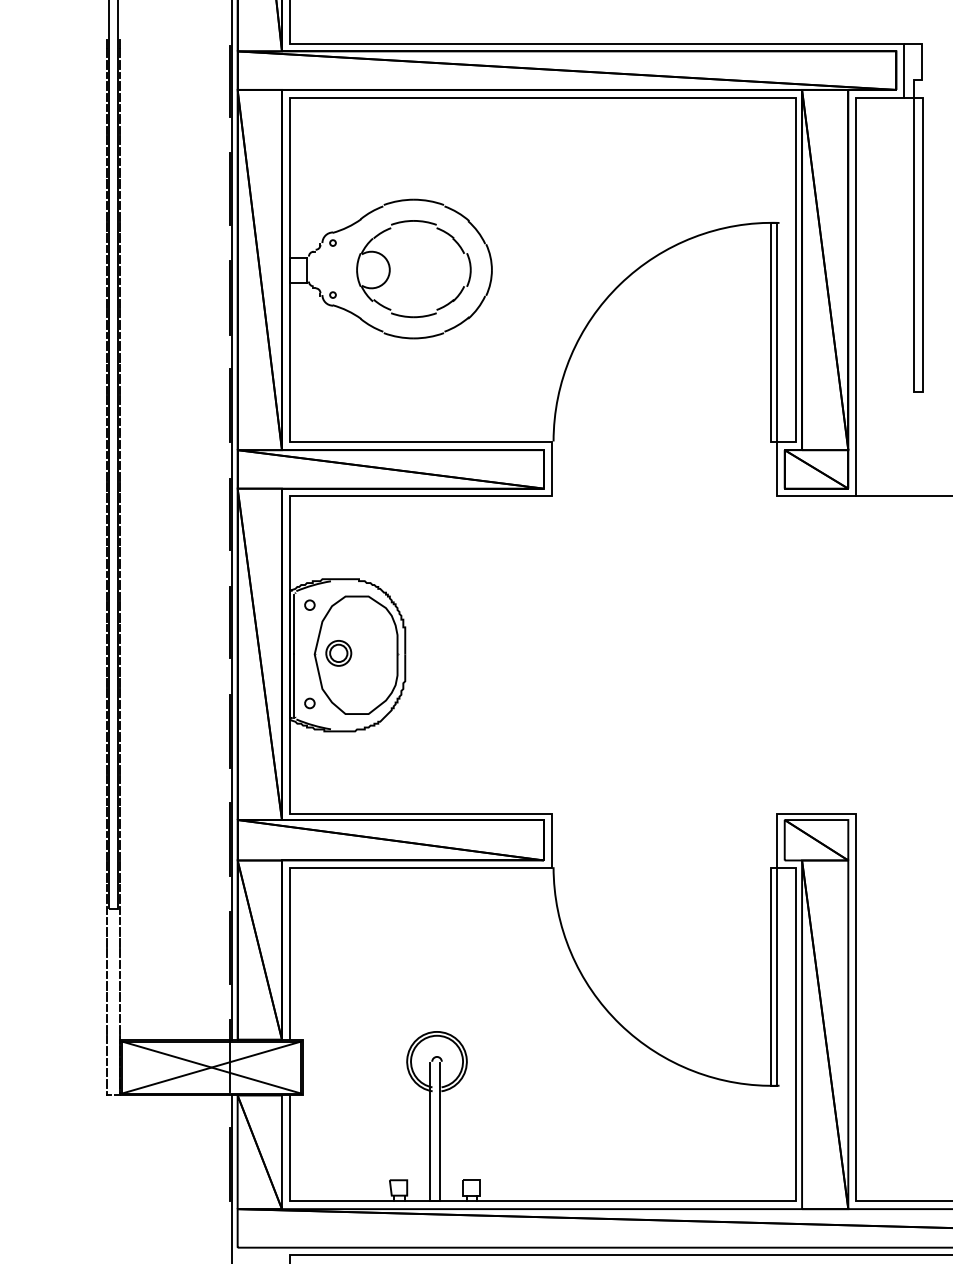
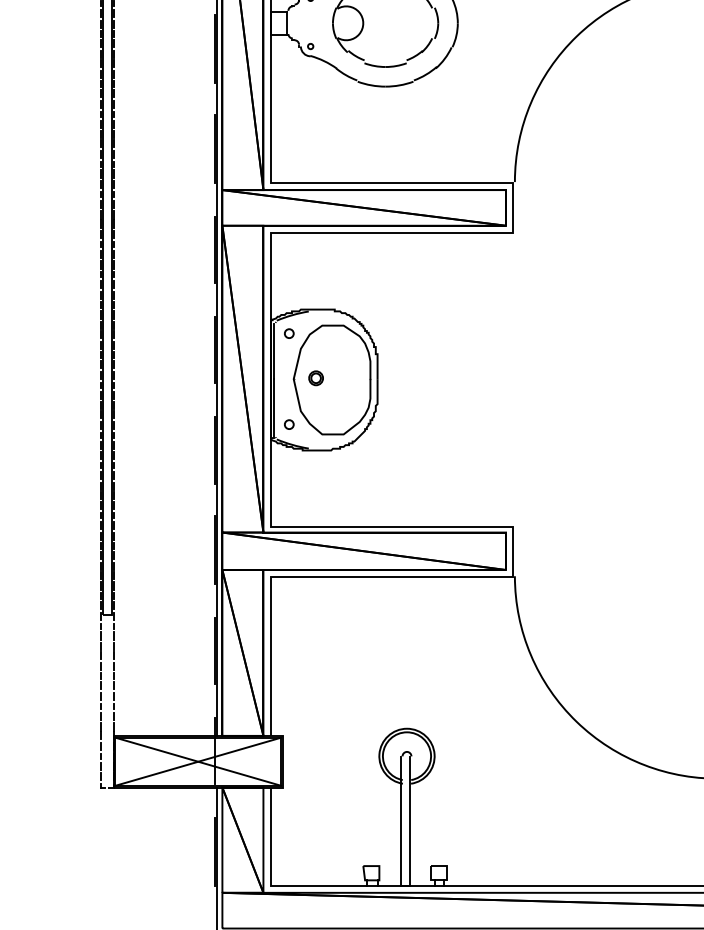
part: (338, 653) -> (315, 378), size x0.6

